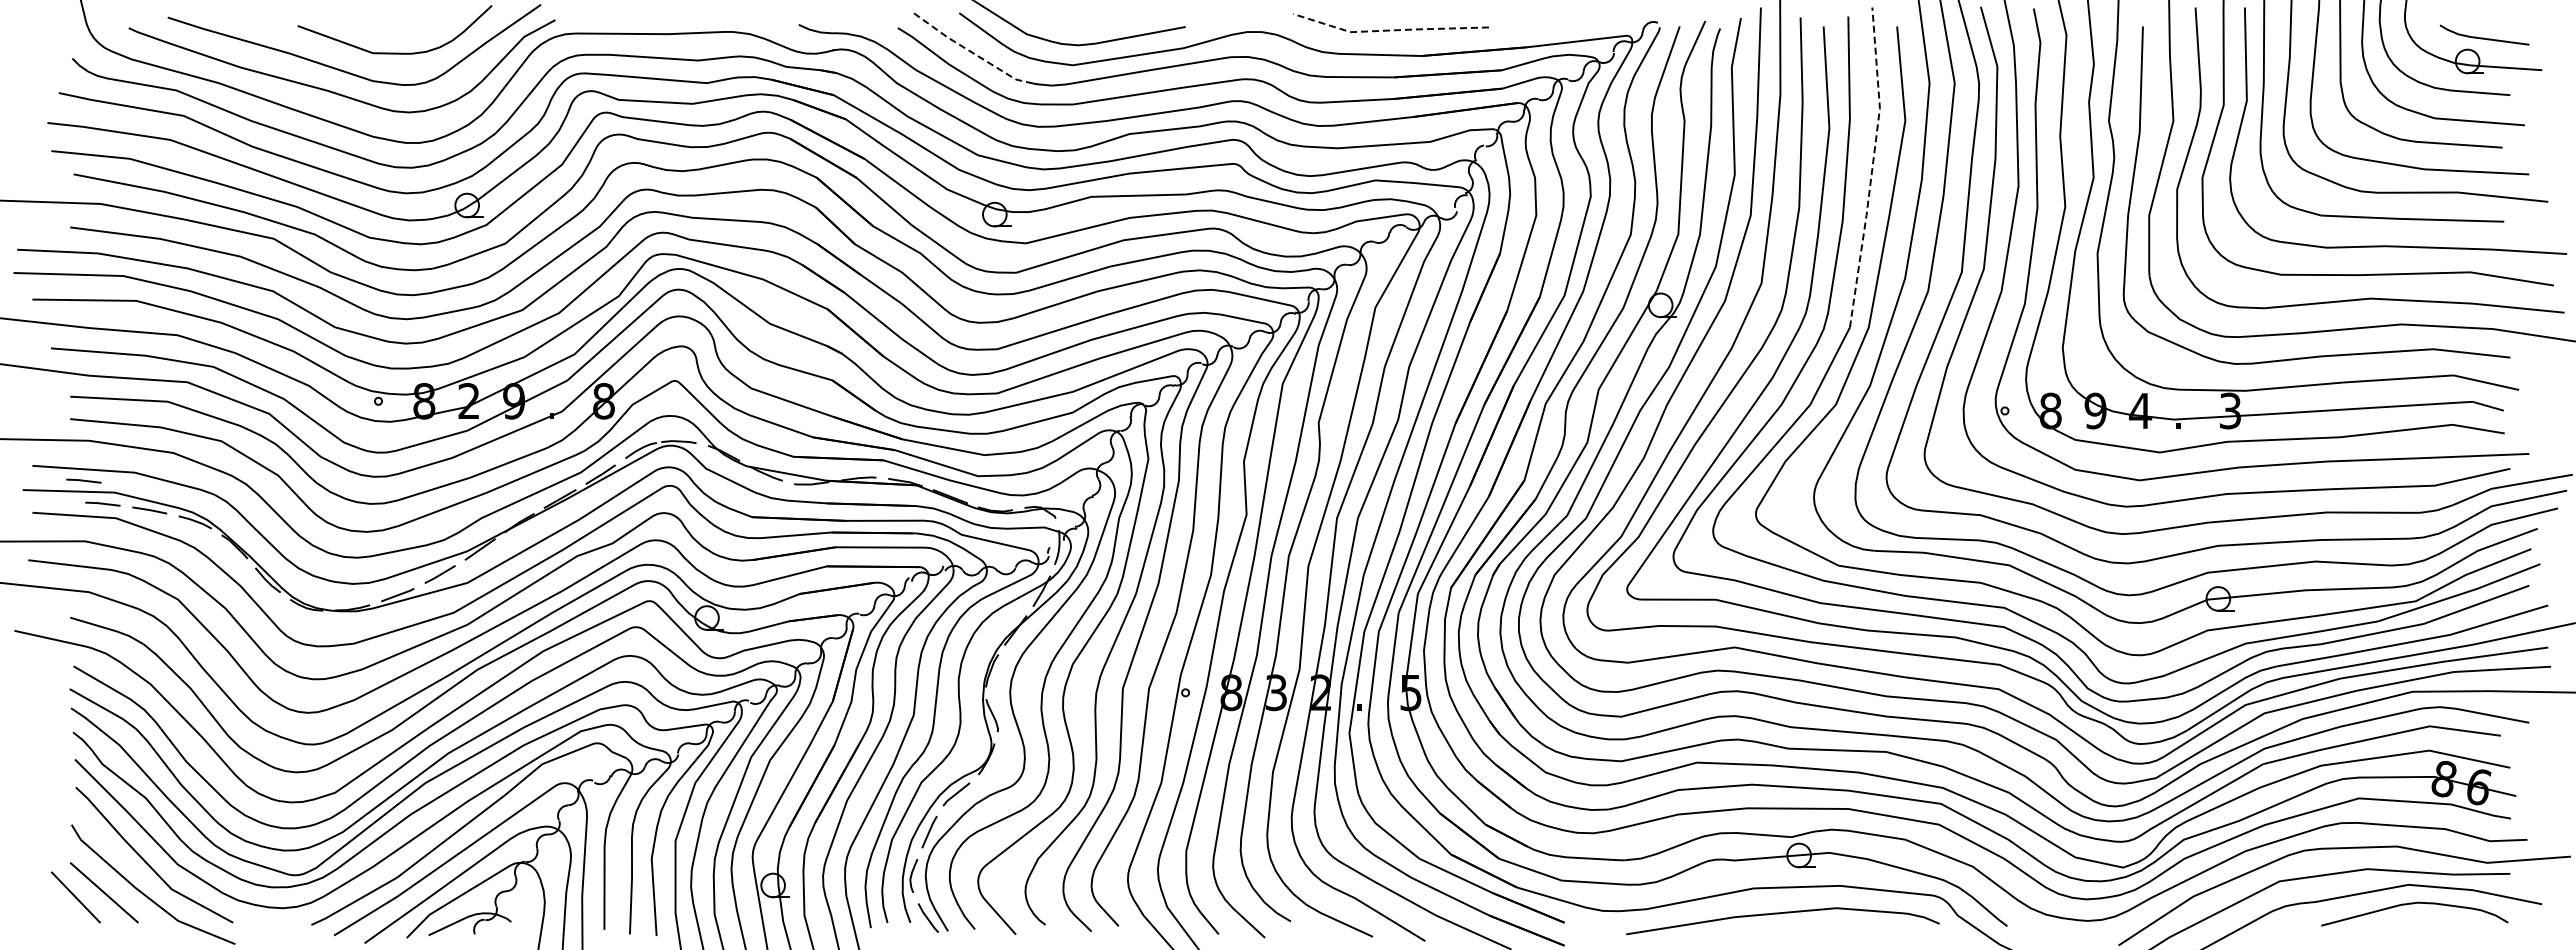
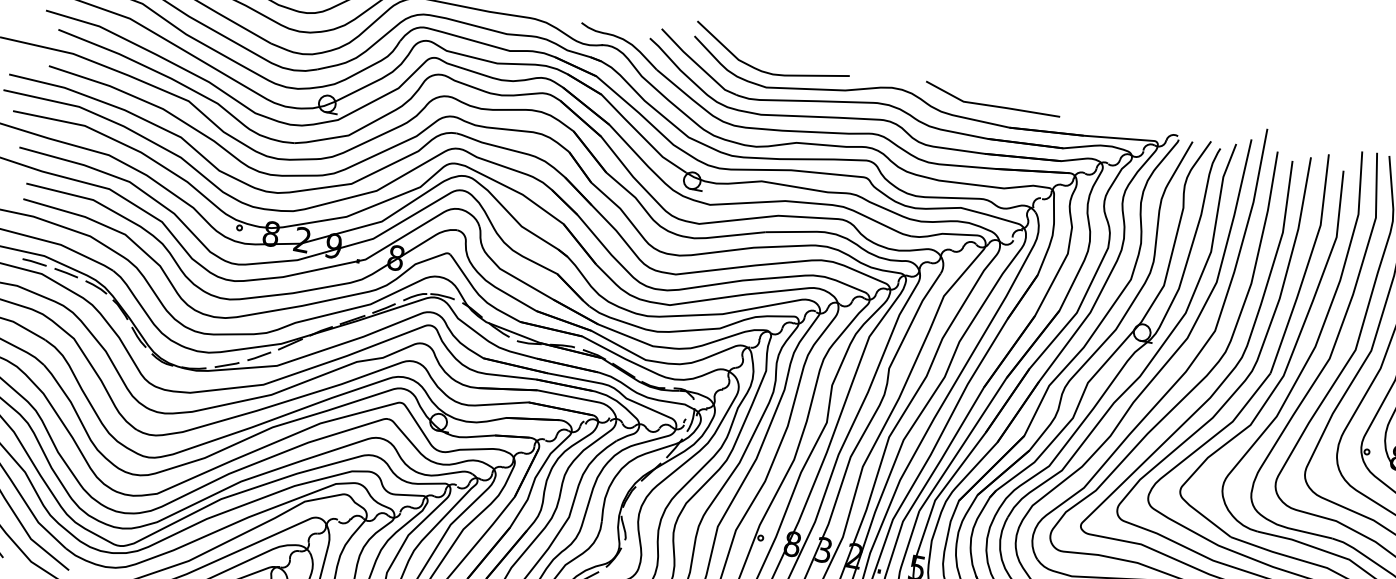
line: (1389, 30) -> (990, 105), dashed -> solid
line: (970, 51) -> (697, 64), dashed -> solid
line: (1872, 167) -> (1307, 265), dashed -> solid
line: (83, 480) -> (24, 243), removed

